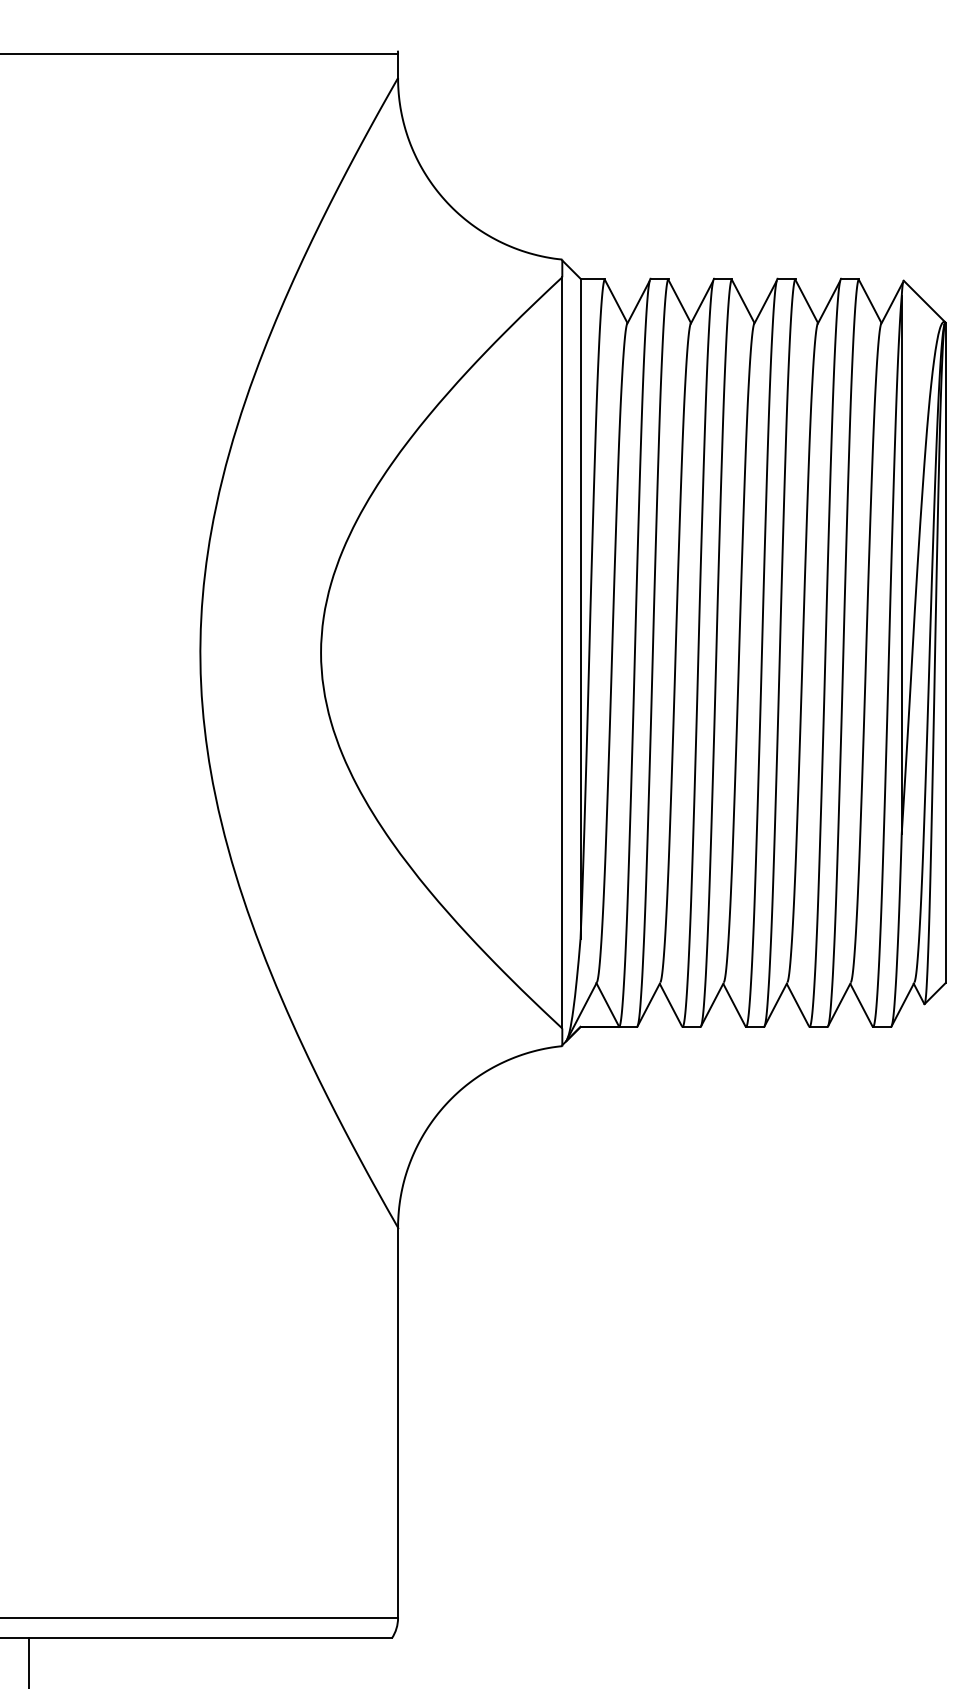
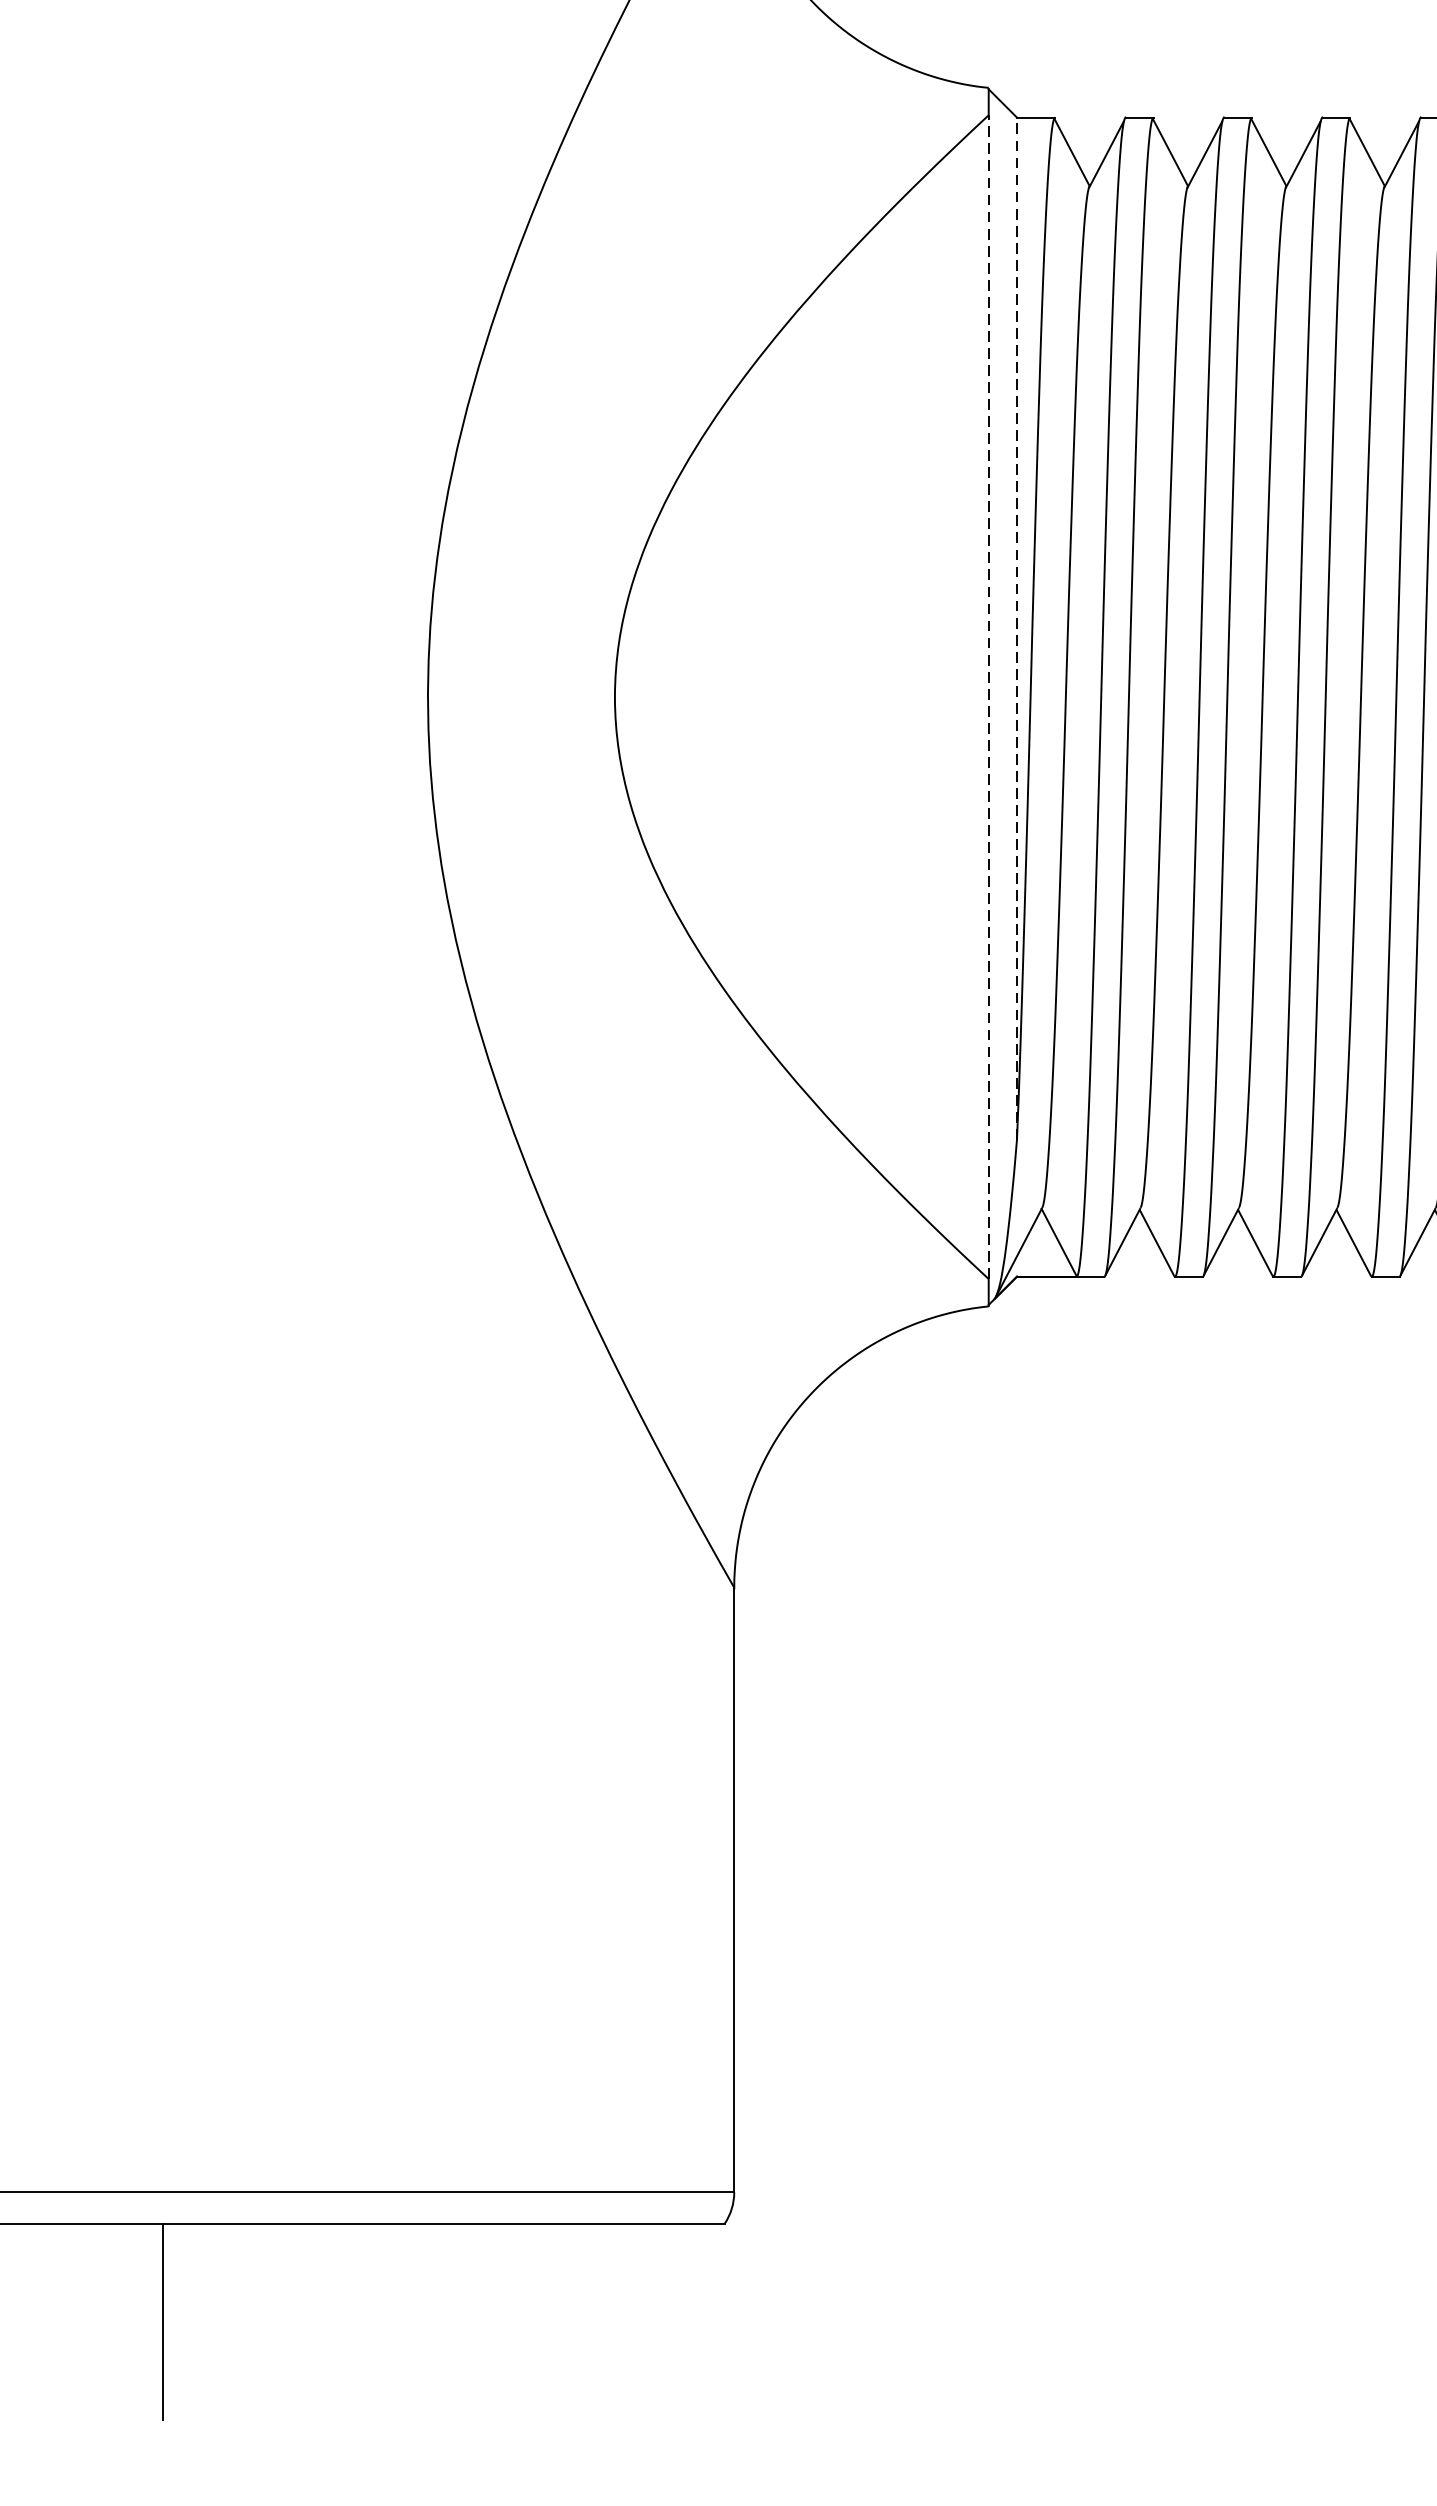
line: (580, 608) -> (1016, 628), solid -> dashed
line: (562, 652) -> (988, 696), solid -> dashed

